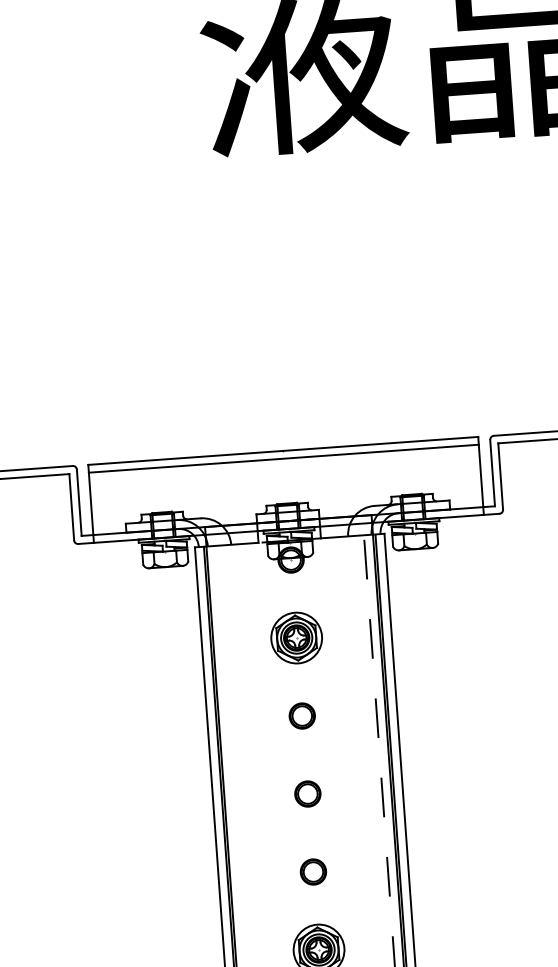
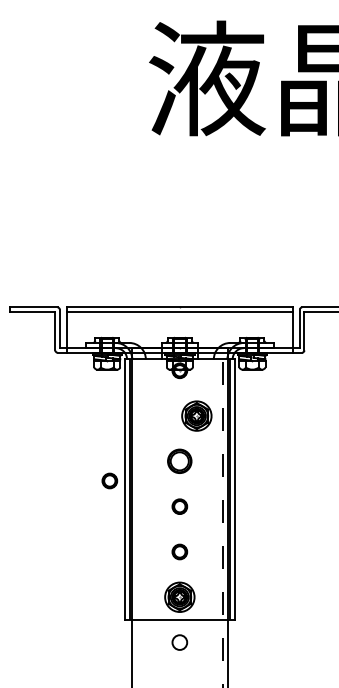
part: (296, 637) -> (196, 415), moved
part: (301, 716) -> (179, 461), size x1.6
part: (183, 757) -> (109, 480), added

